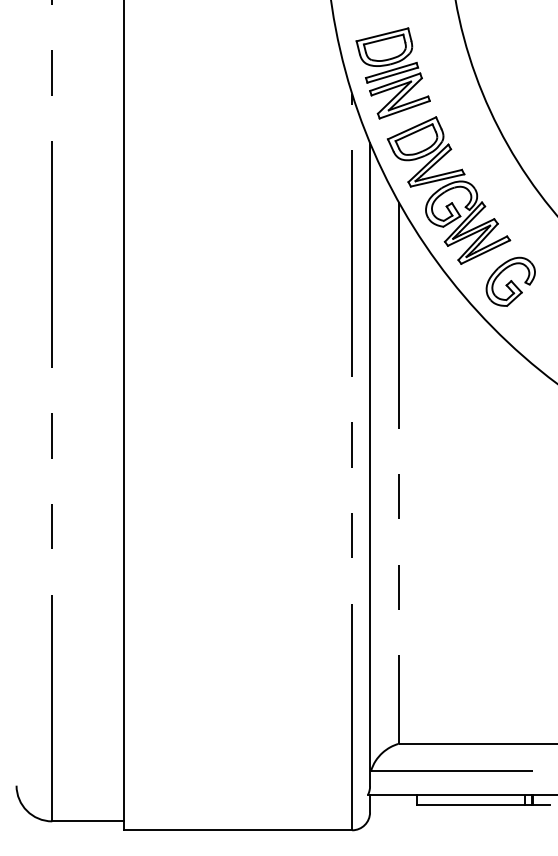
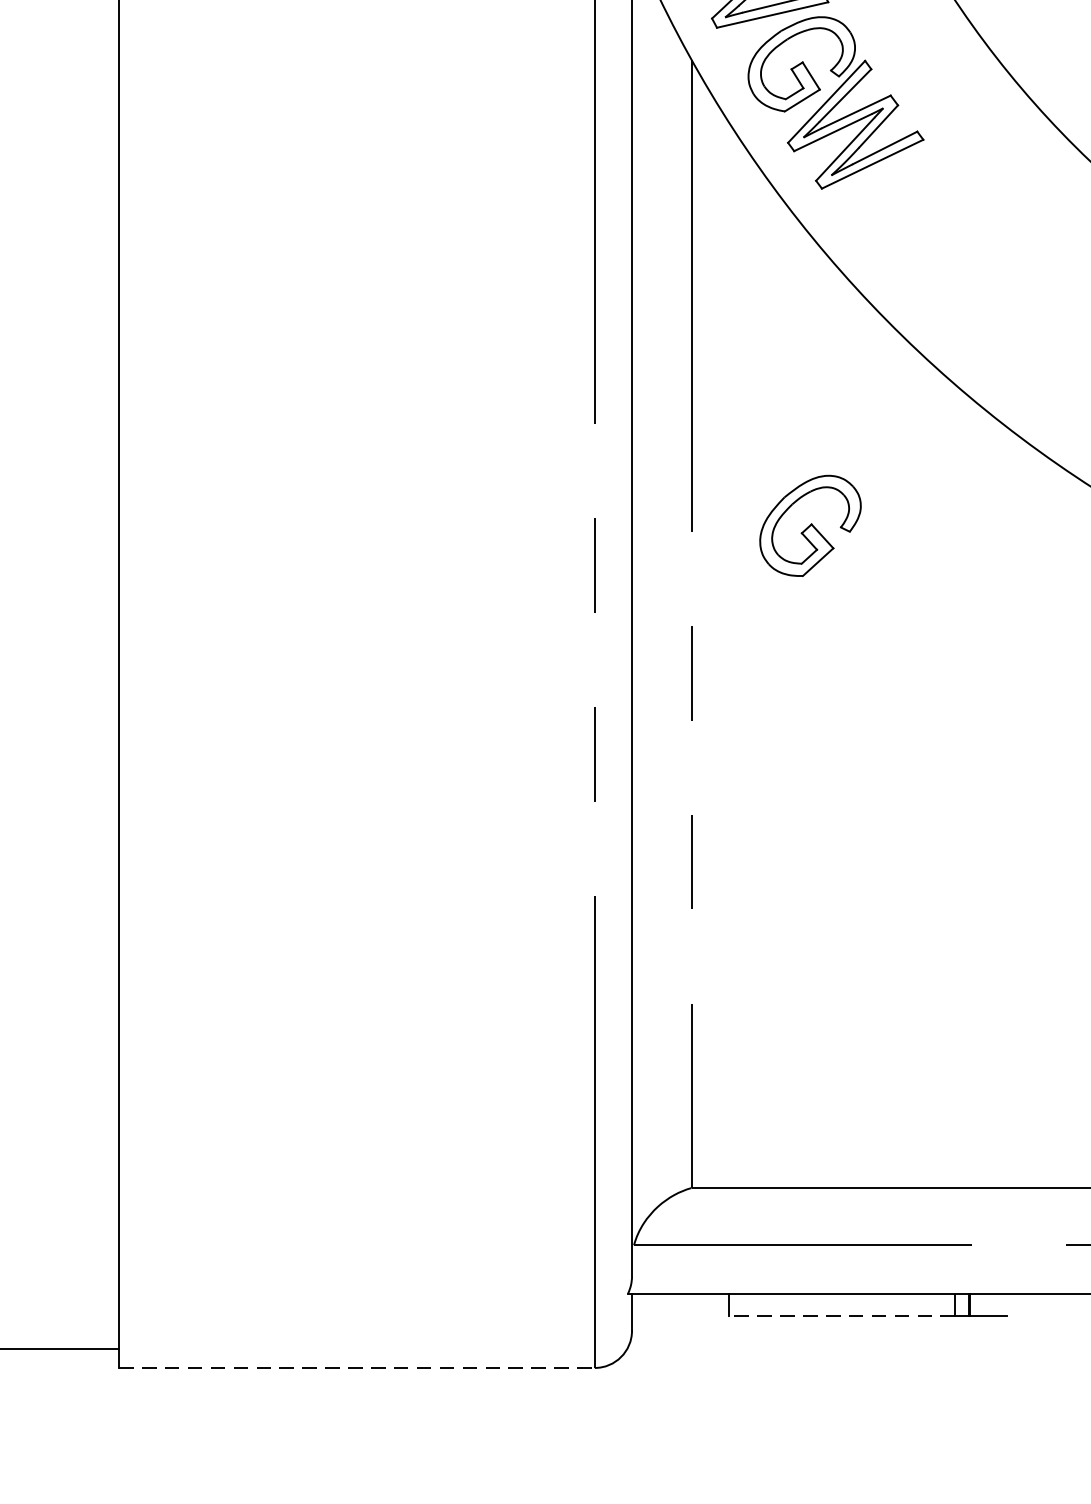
part: (510, 281) -> (809, 525), moved
line: (470, 805) -> (841, 1316), solid -> dashed
line: (238, 830) -> (358, 1368), solid -> dashed

